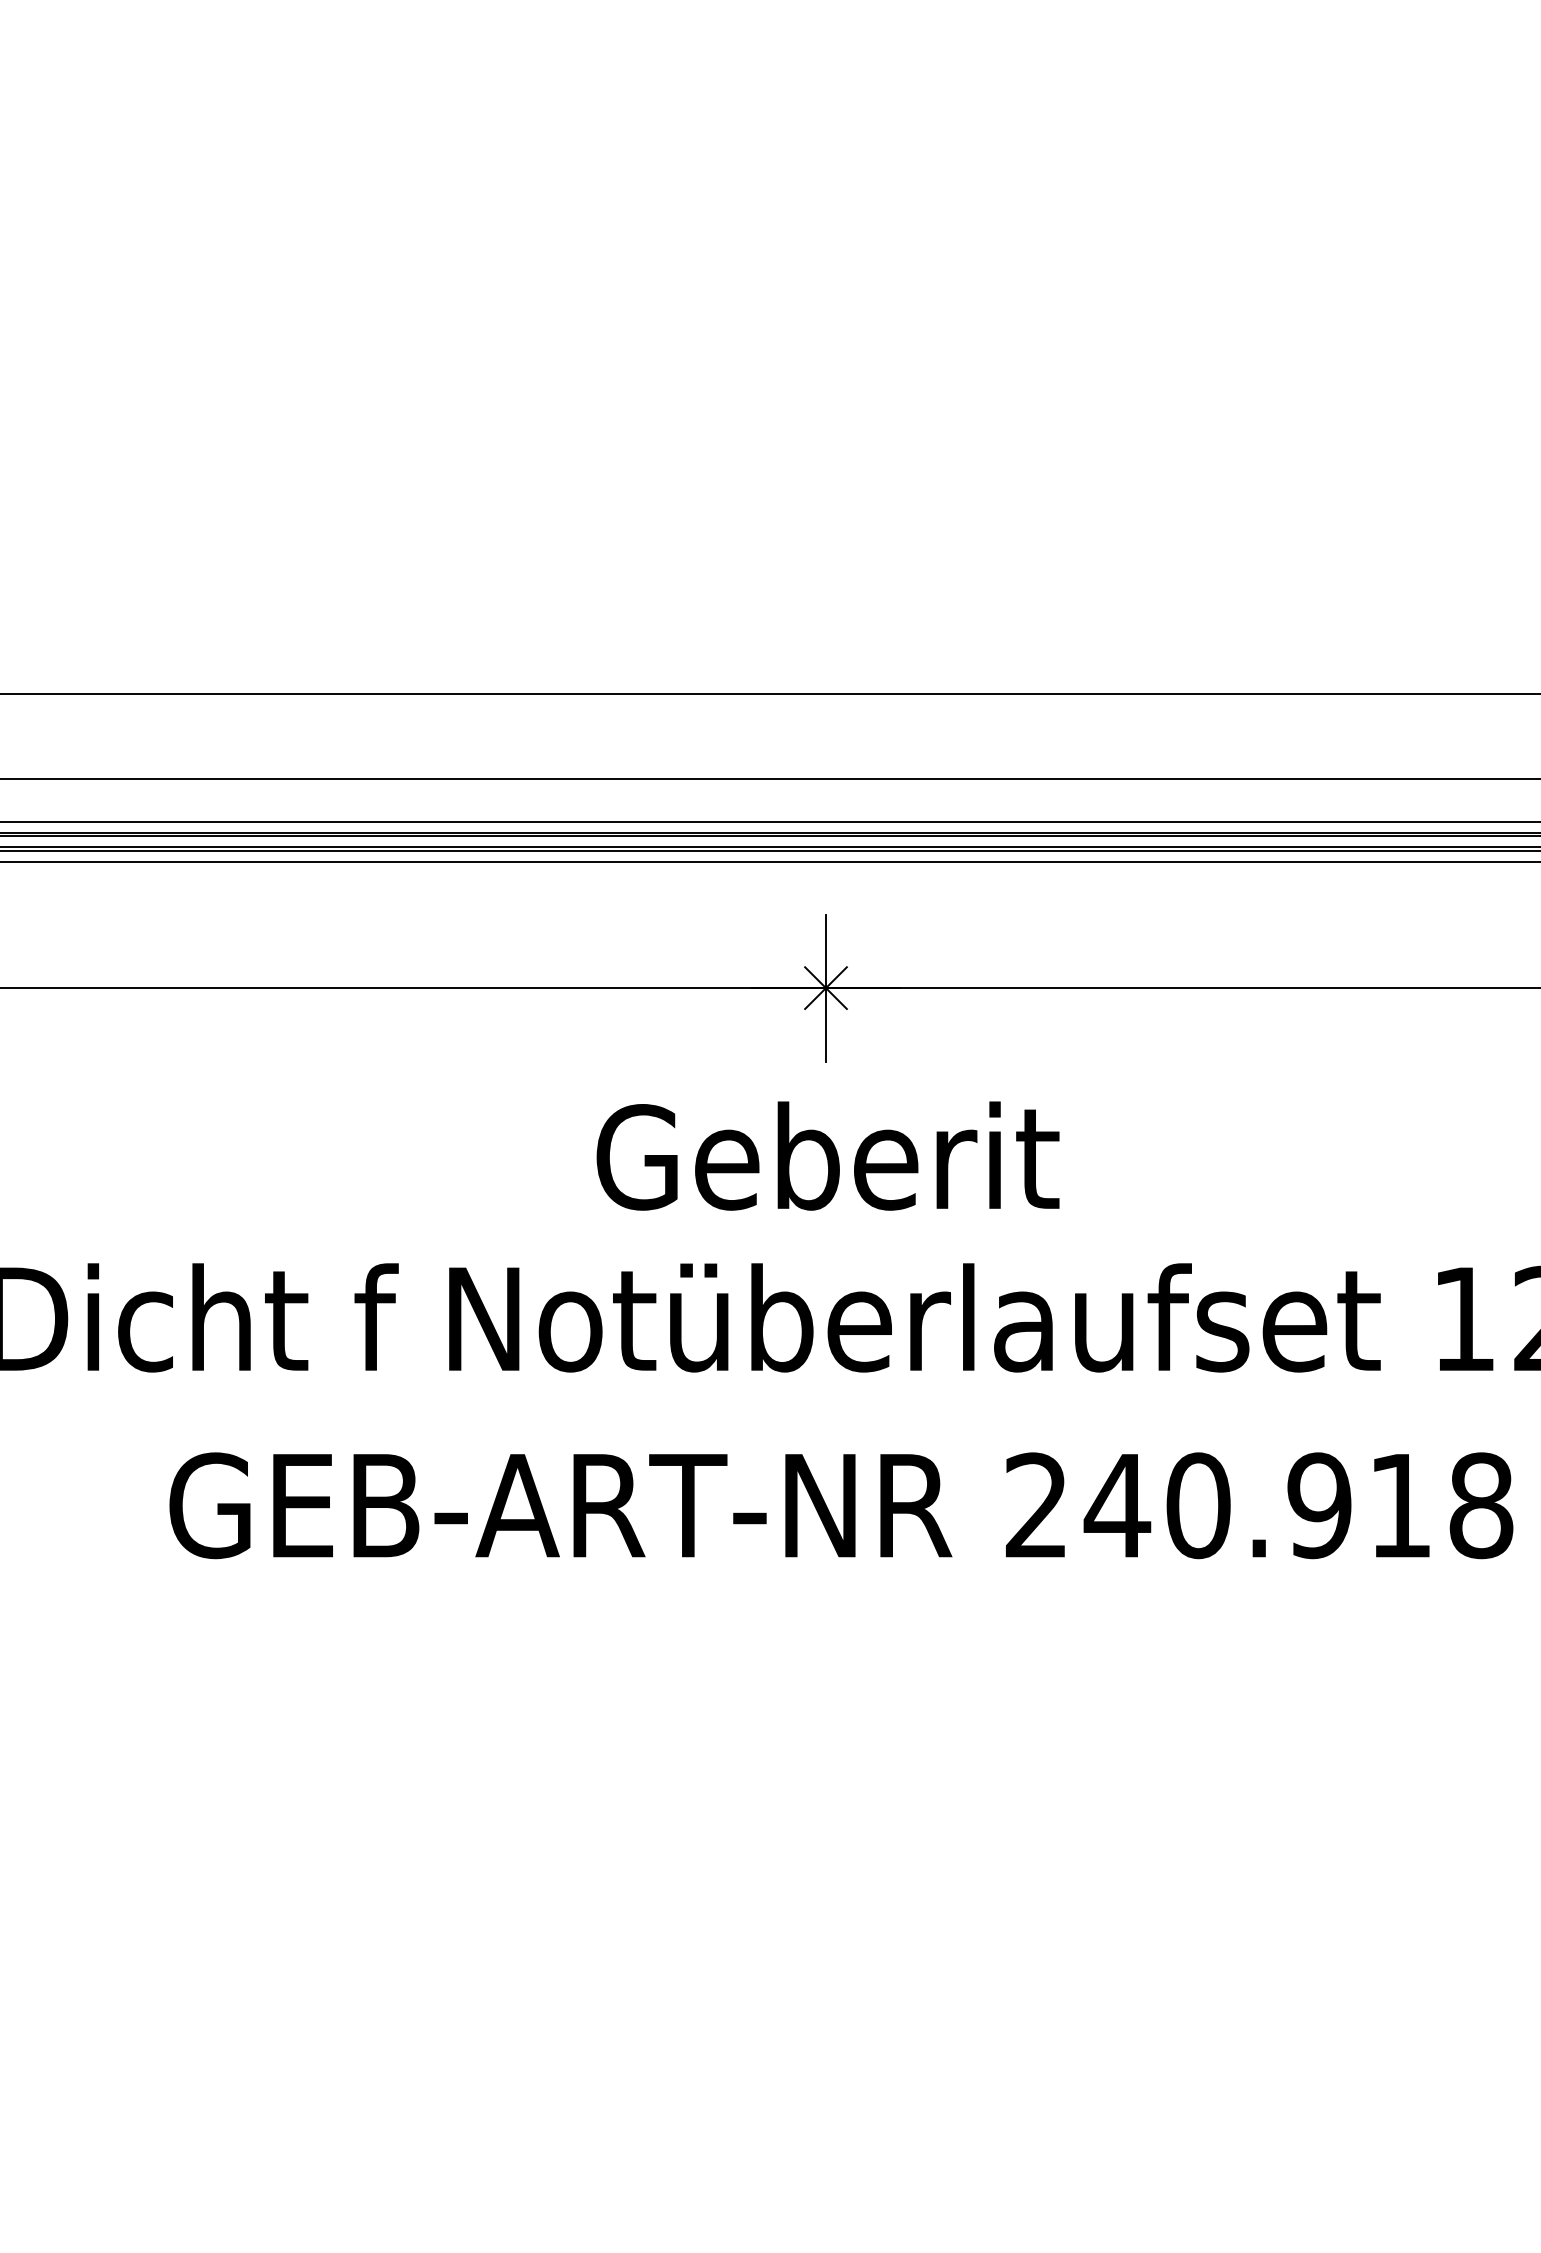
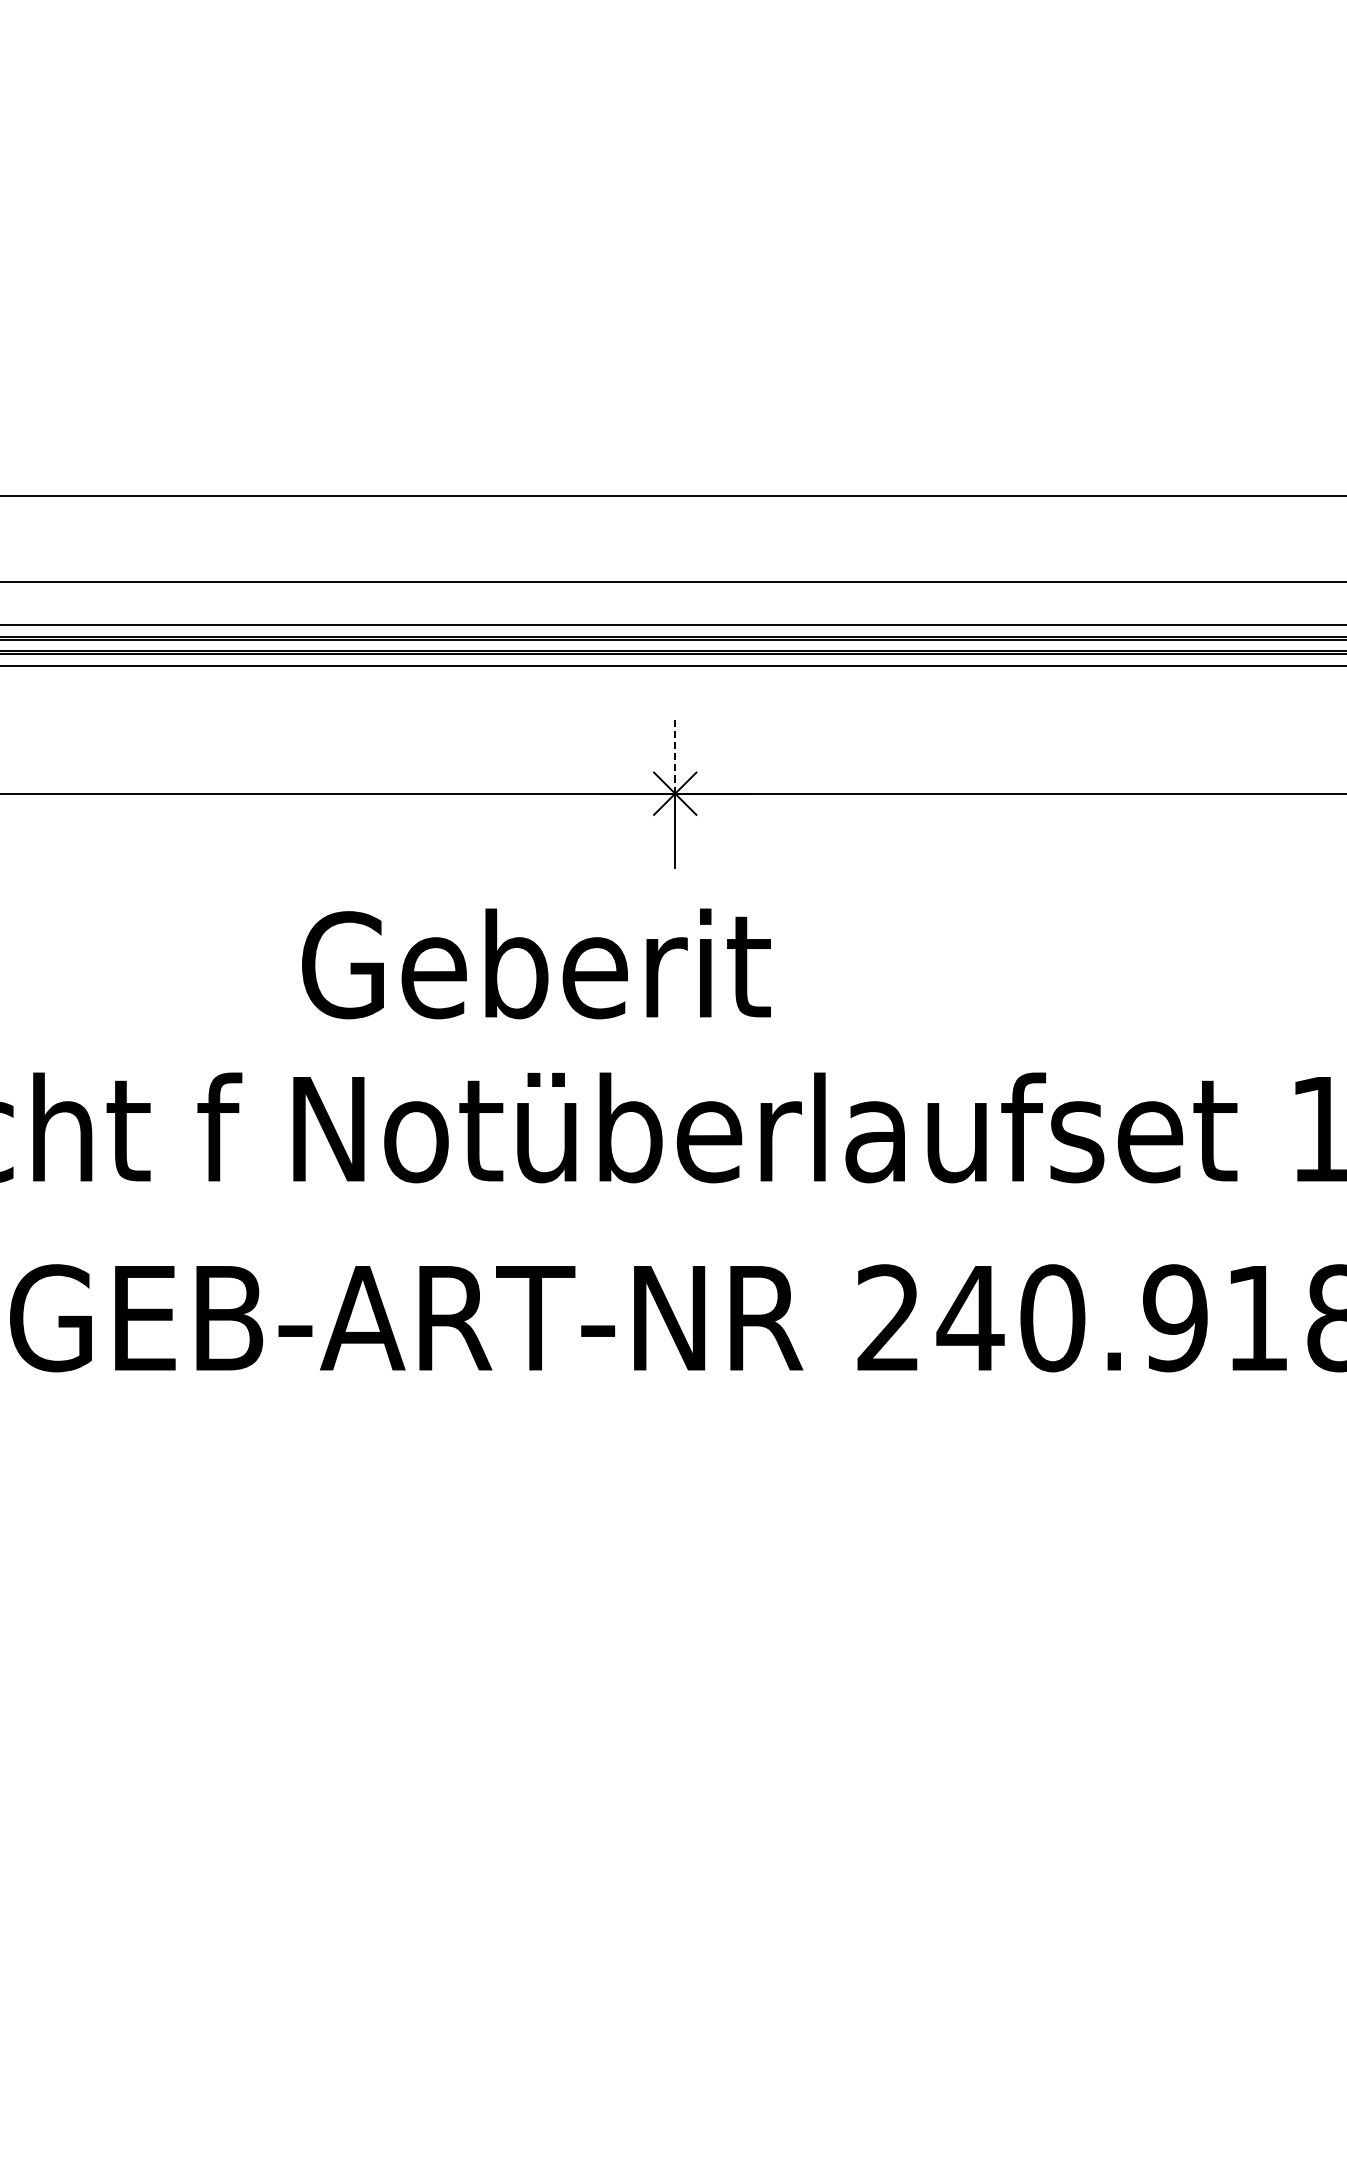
line: (826, 951) -> (675, 756), solid -> dashed
text: (827, 1155) -> (535, 963), moved

